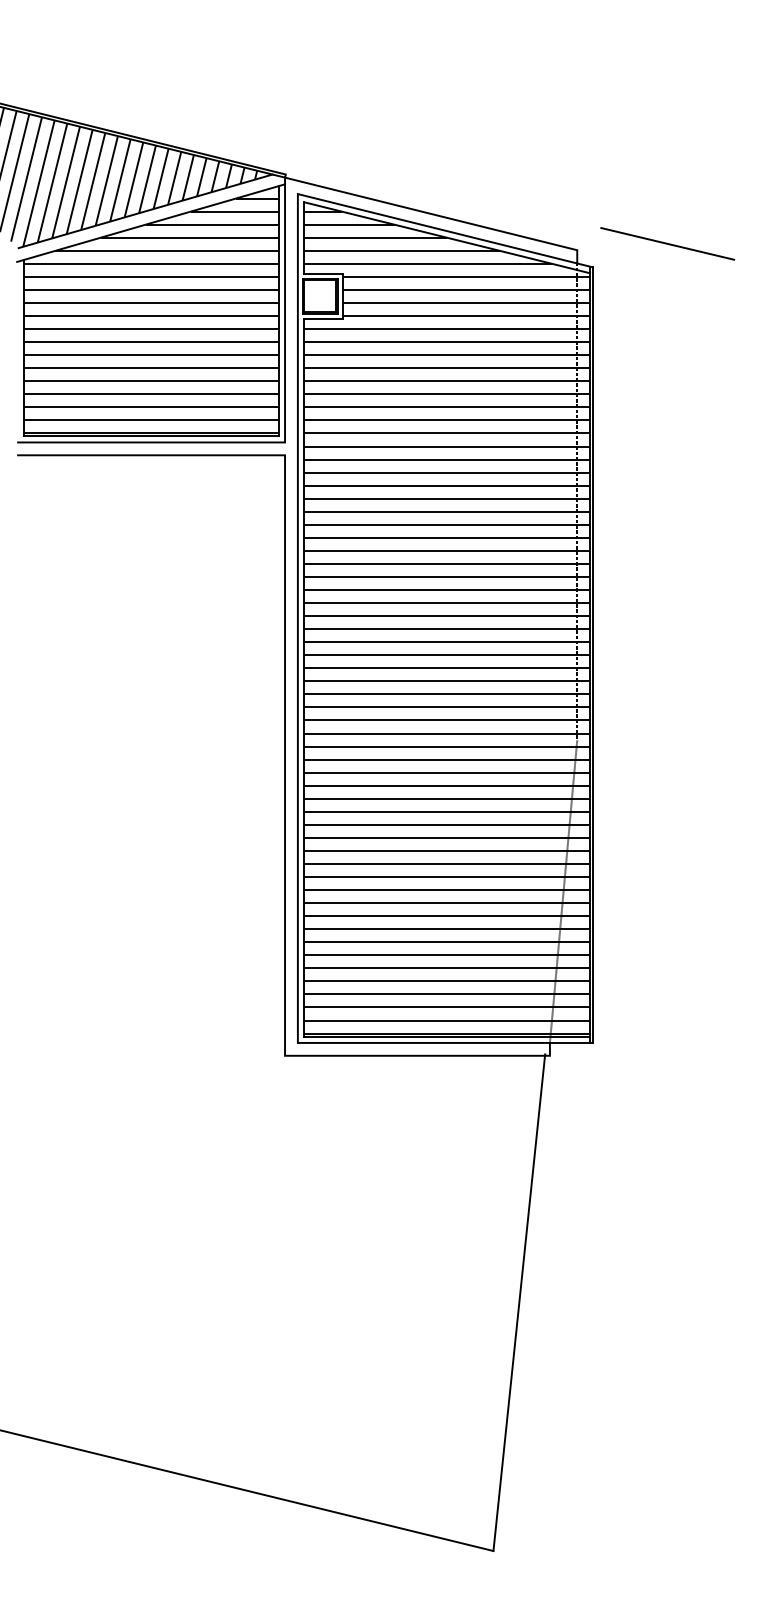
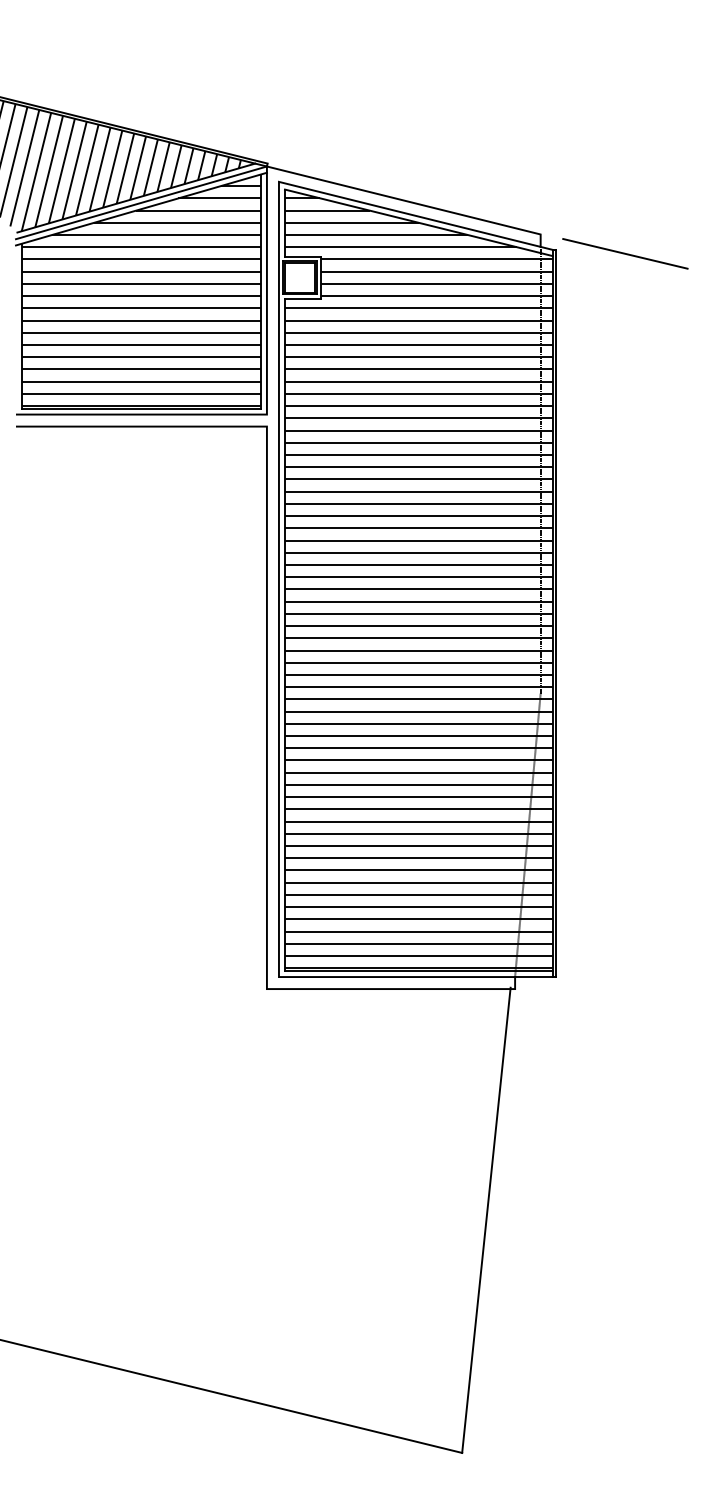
line: (151, 216) -> (141, 202), added
line: (667, 243) -> (625, 253), moved

